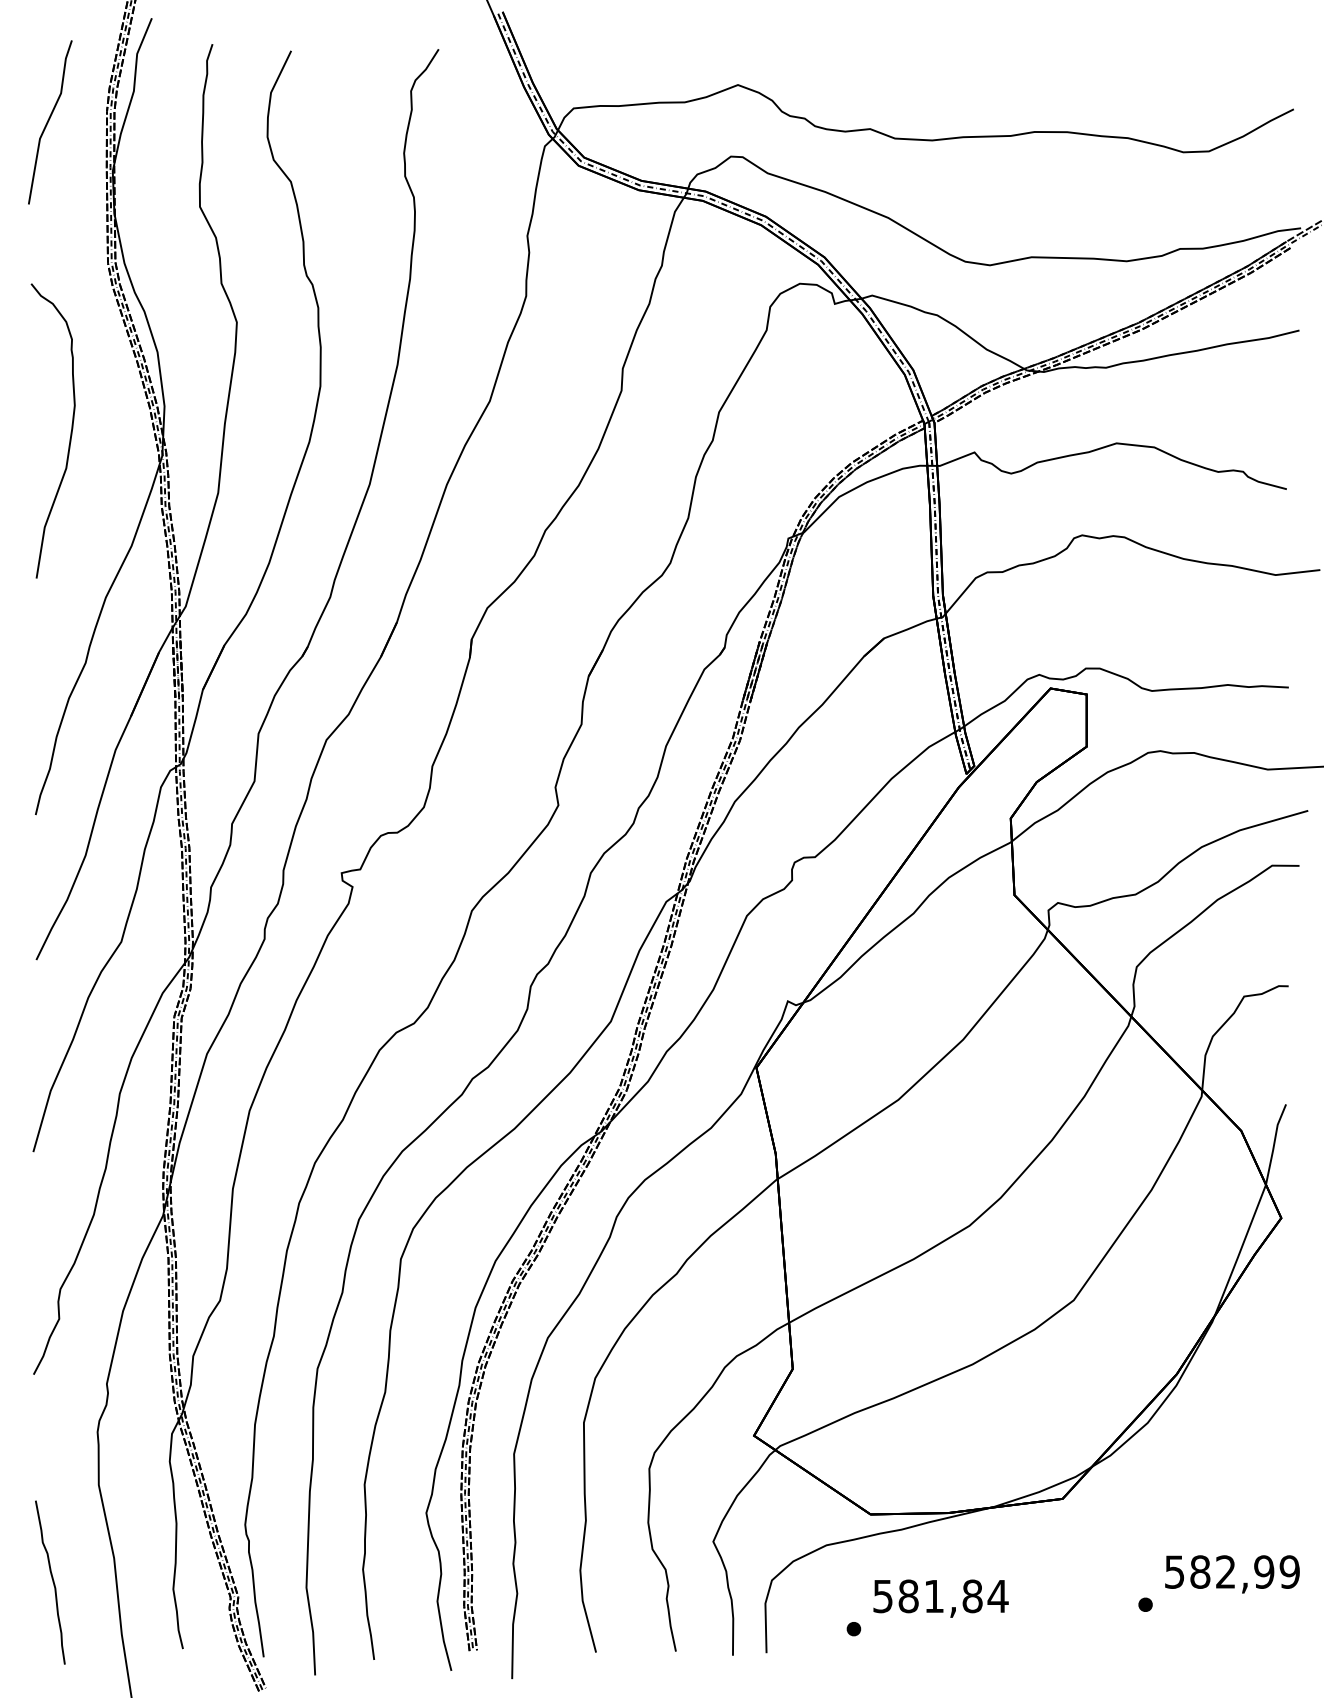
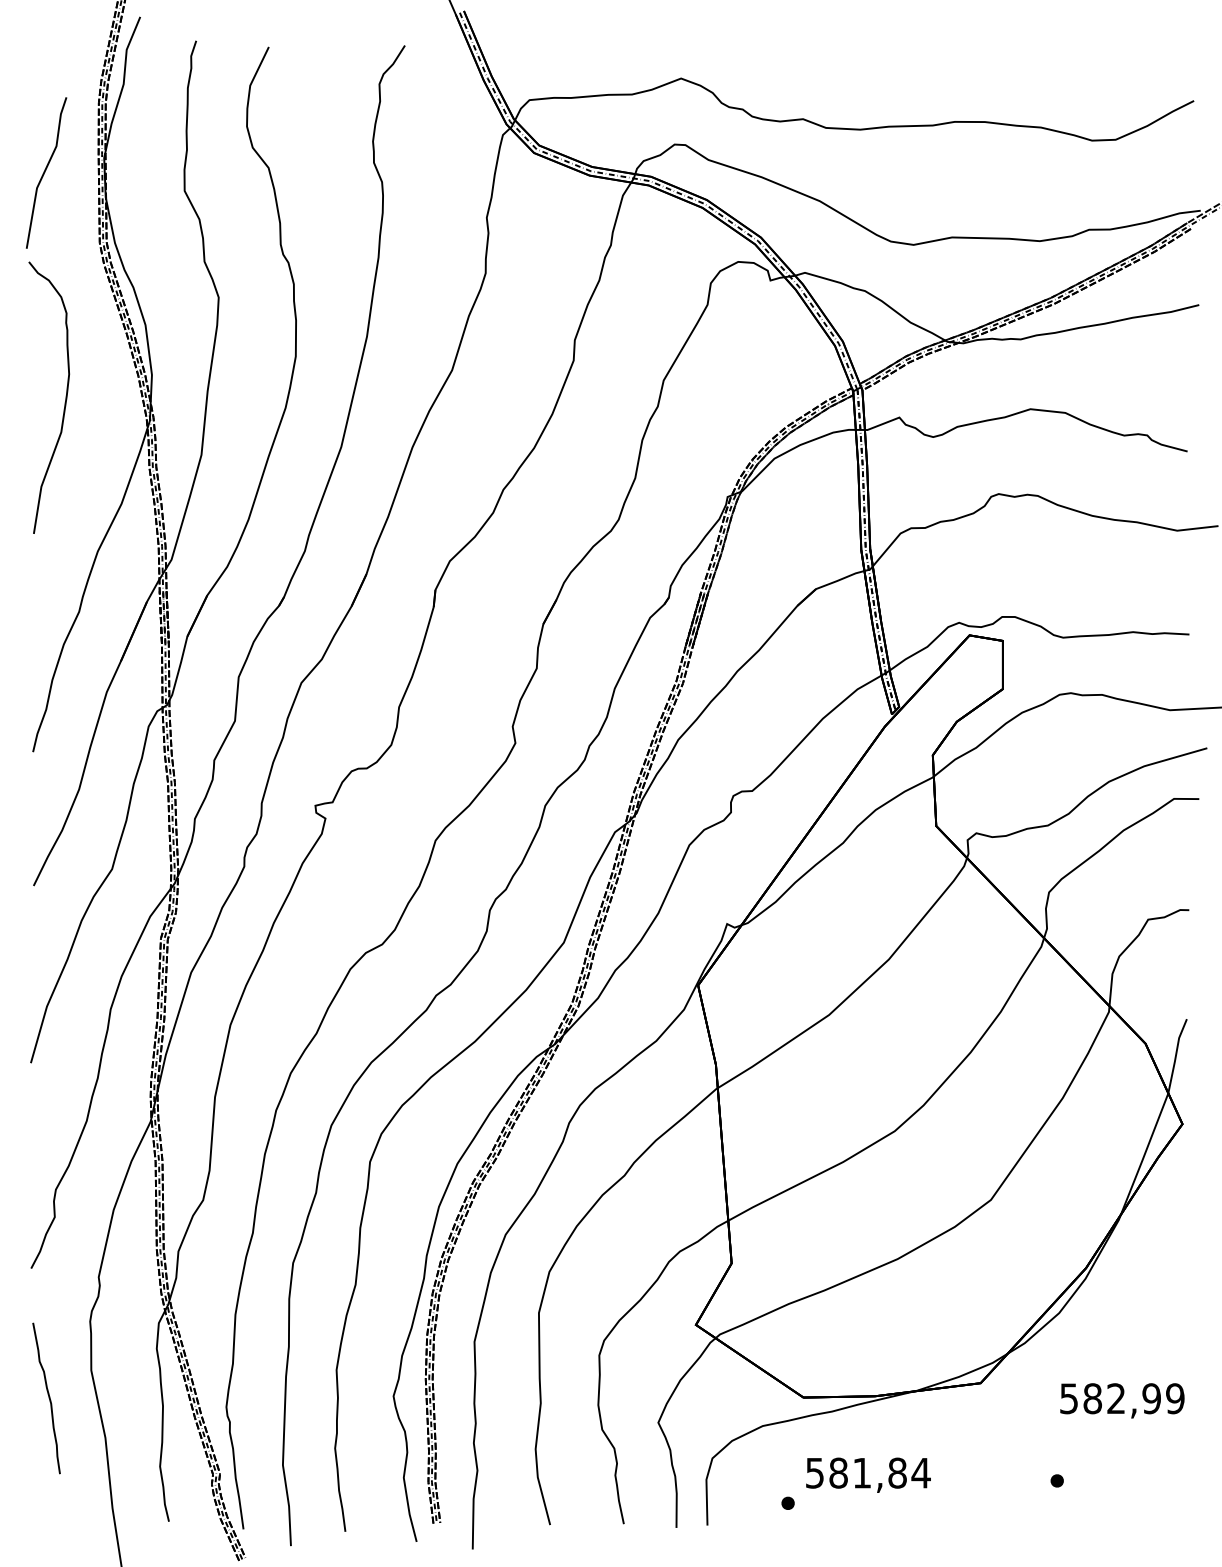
line: (49, 121) -> (45, 172), moved
text: (1232, 1573) -> (1122, 1400), moved
curve: (52, 1582) -> (48, 1398), moved

